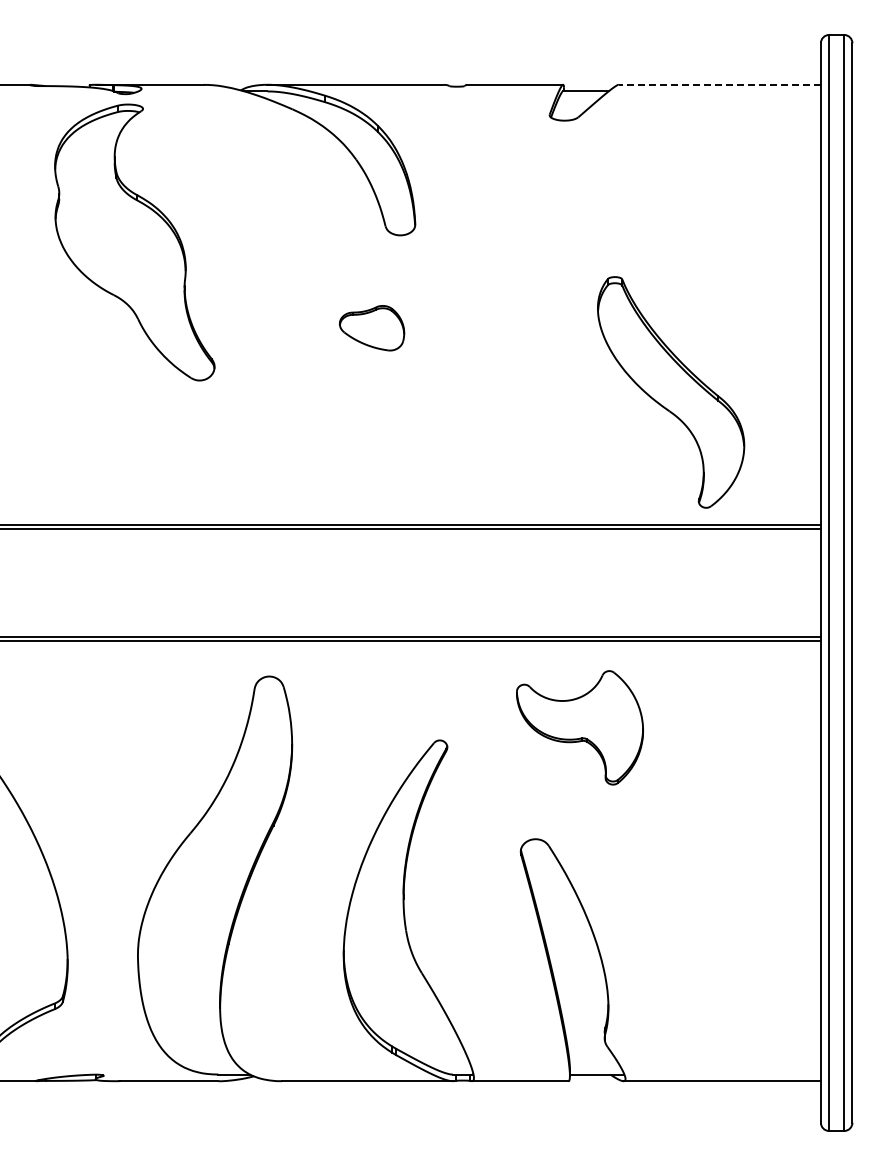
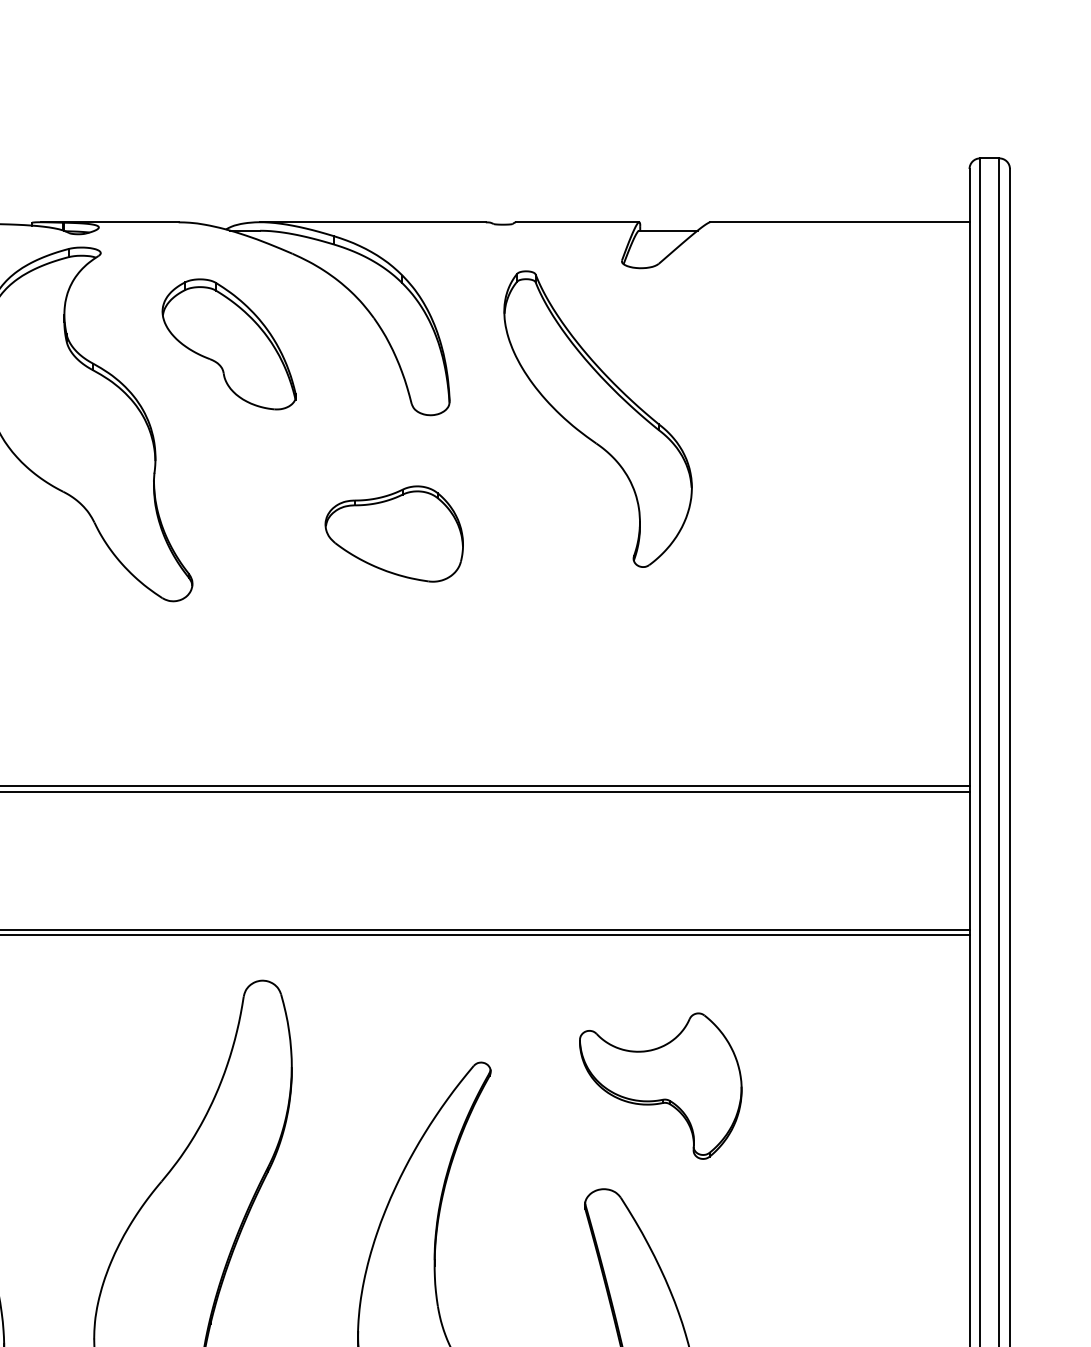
line: (719, 84) -> (839, 221), dashed -> solid
part: (243, 179) -> (229, 343), added
part: (371, 328) -> (393, 534), size x1.67
part: (671, 392) -> (598, 419), moved
part: (579, 727) -> (660, 1085), moved

